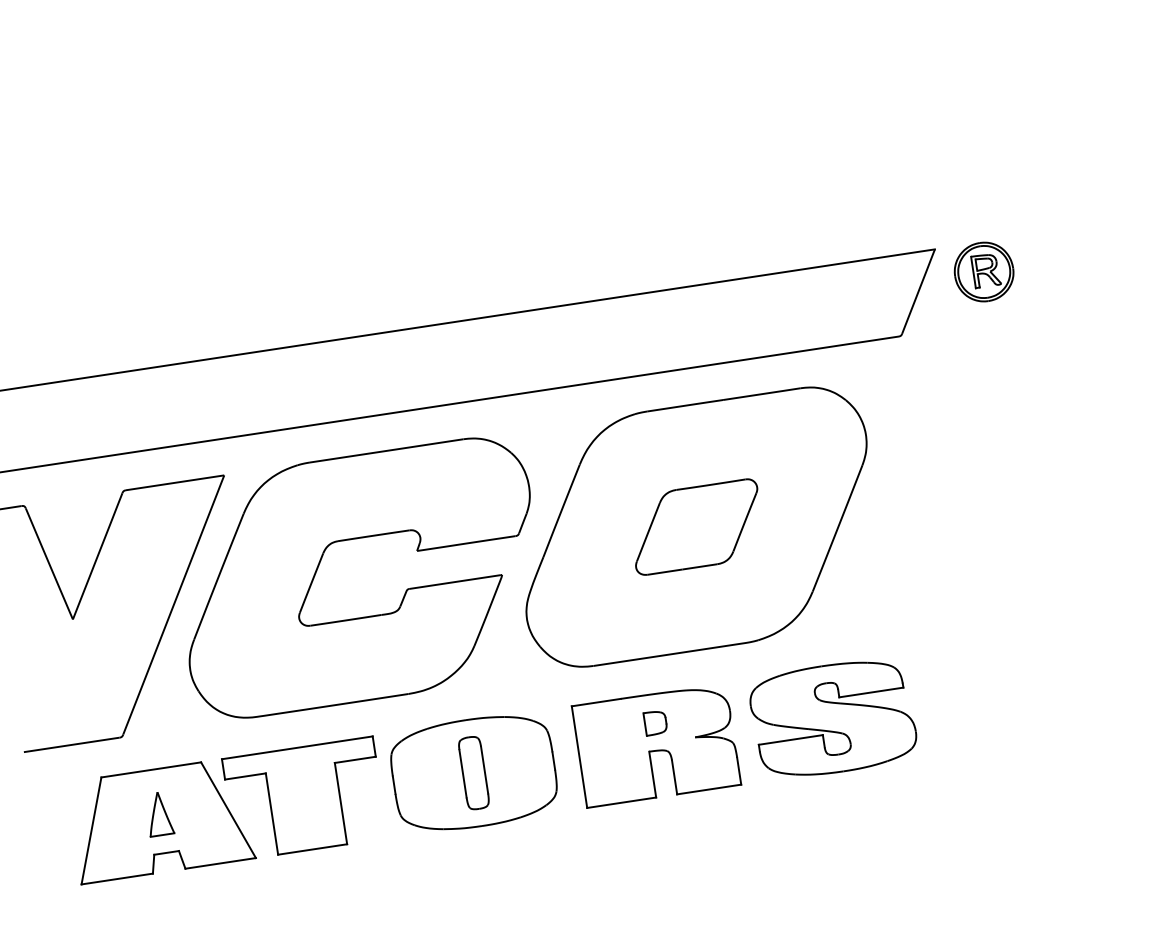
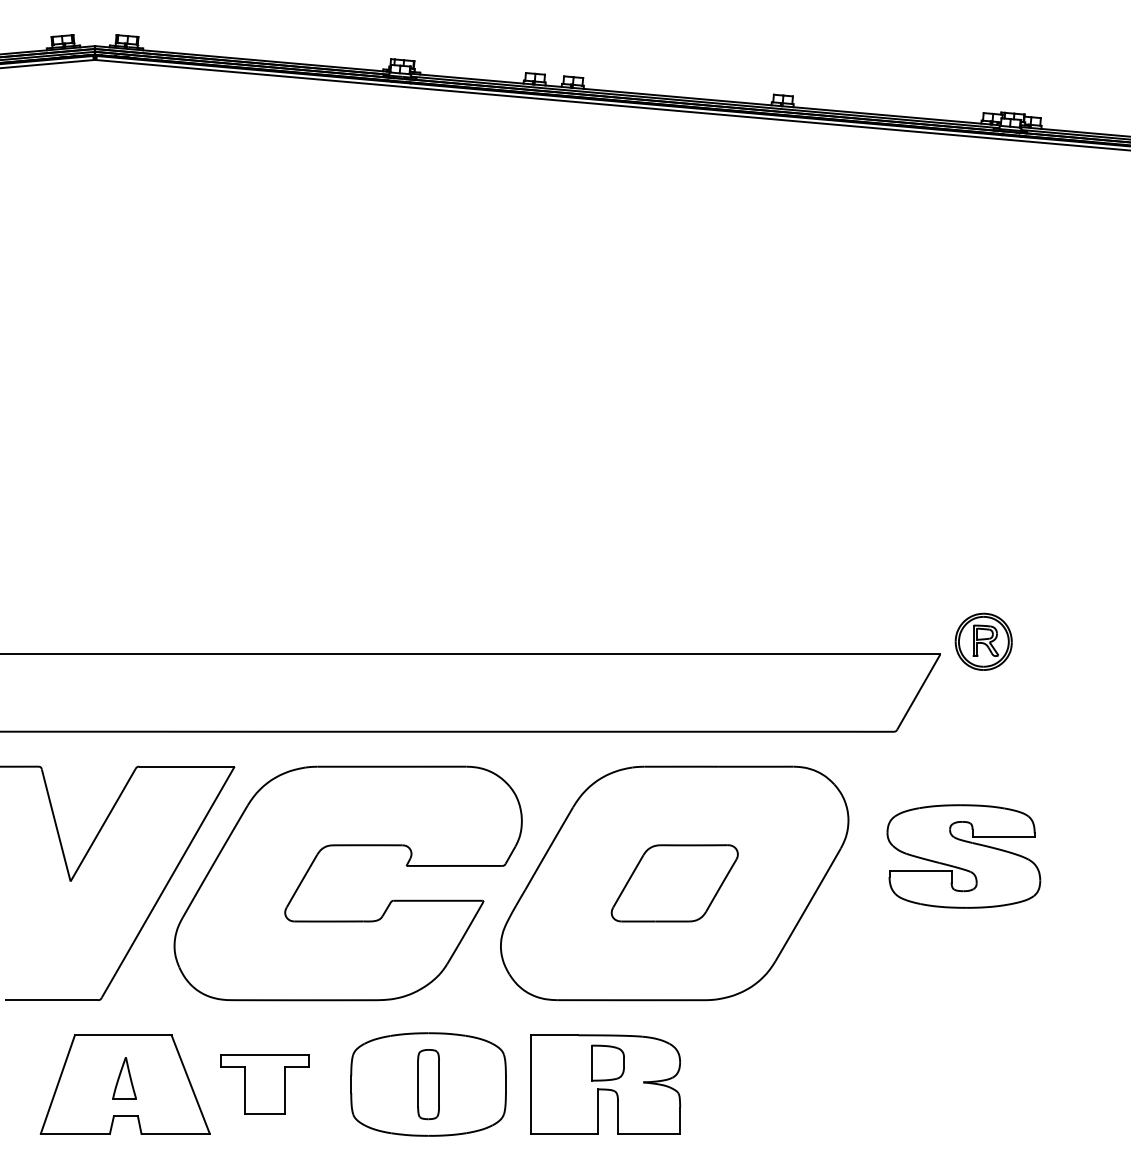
part: (983, 271) -> (983, 641), moved
part: (832, 718) -> (963, 856), moved
part: (655, 722) -> (607, 1062), size x1.6
part: (304, 798) -> (264, 1084), size x0.6

